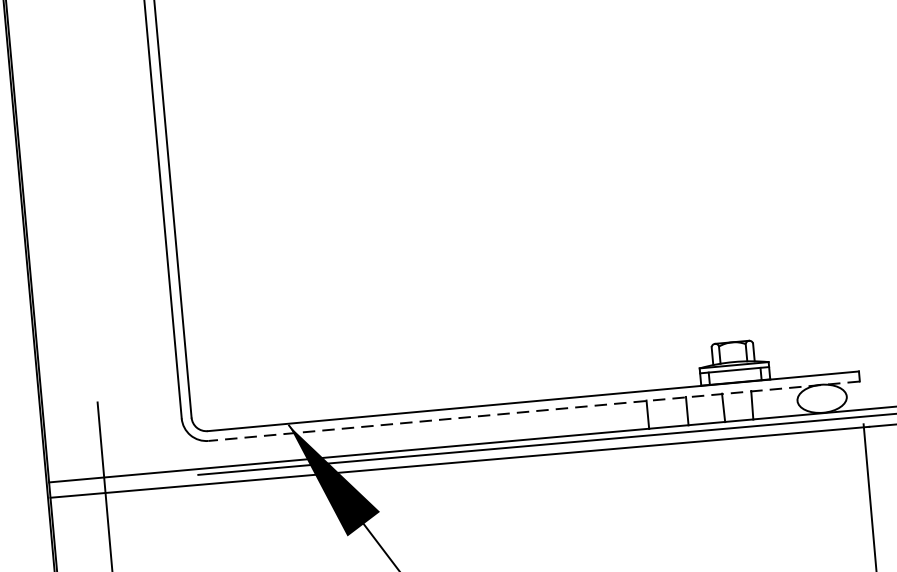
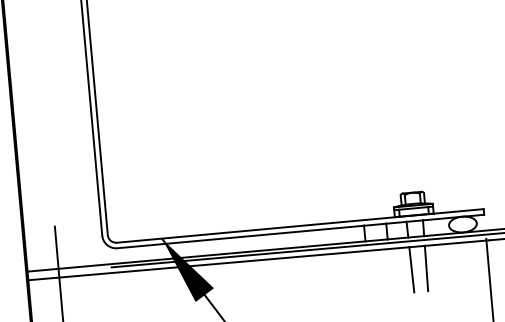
line: (533, 411) -> (300, 231), dashed -> solid
line: (757, 476) -> (426, 268), added
line: (730, 478) -> (411, 269), added

